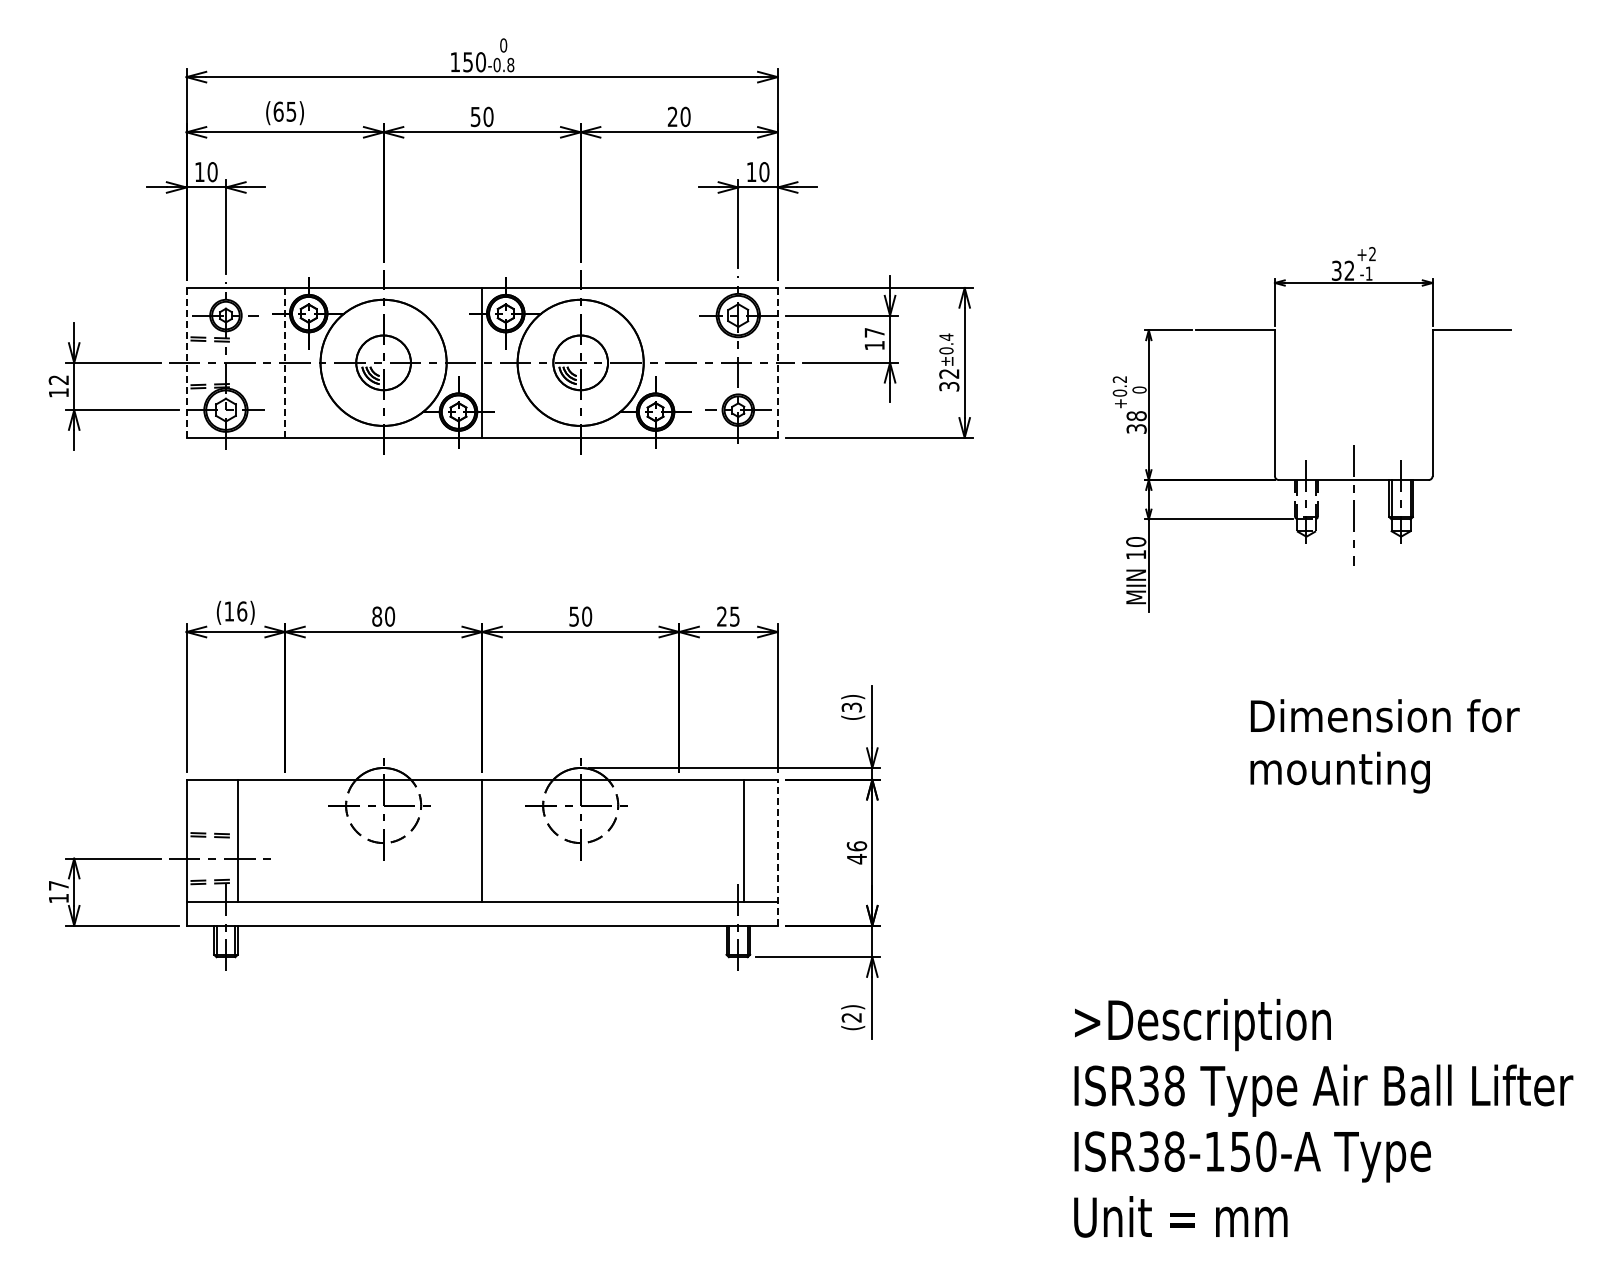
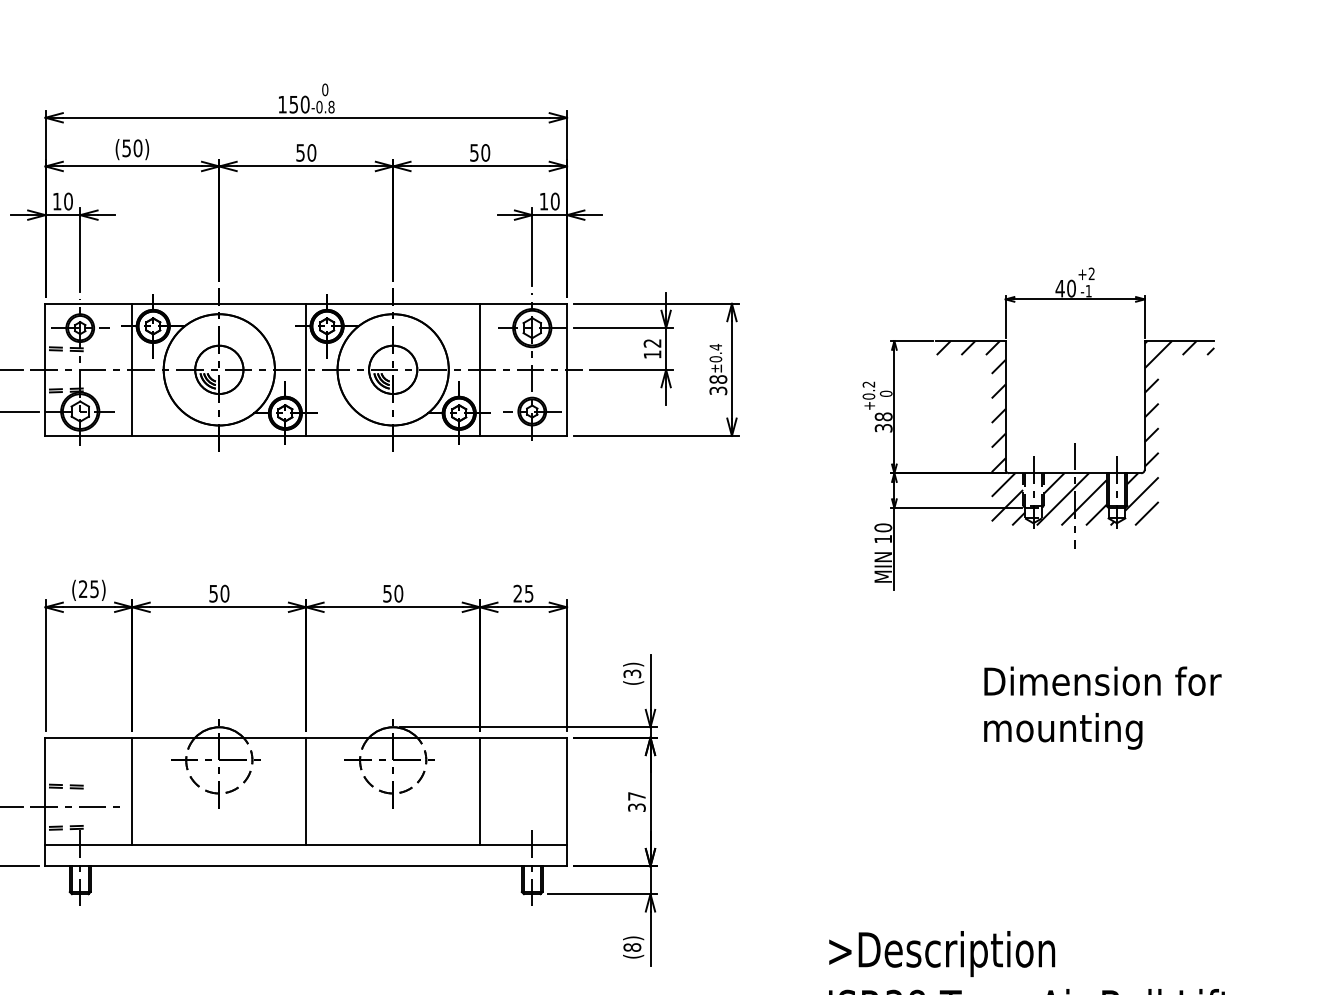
text: (284, 111) -> (131, 148), (65) -> (50)
text: (672, 116) -> (474, 152), 20 -> 50
text: (1342, 270) -> (1065, 288), 32 -> 40
text: (874, 332) -> (652, 343), 17 -> 12
line: (186, 362) -> (45, 369), dashed -> solid
line: (285, 362) -> (132, 369), dashed -> solid
line: (679, 362) -> (480, 369), added
line: (777, 362) -> (566, 369), dashed -> solid
text: (949, 373) -> (718, 379), 32 -> 38
hatch: (1353, 434) -> (1074, 433), added
text: (235, 611) -> (88, 589), (16) -> (25)
text: (377, 616) -> (213, 593), 80 -> 50
line: (238, 840) -> (132, 791), moved
line: (744, 840) -> (480, 791), moved
line: (777, 852) -> (566, 801), dashed -> solid
text: (856, 852) -> (636, 801), 46 -> 37
text: (851, 1017) -> (632, 947), (2) -> (8)

